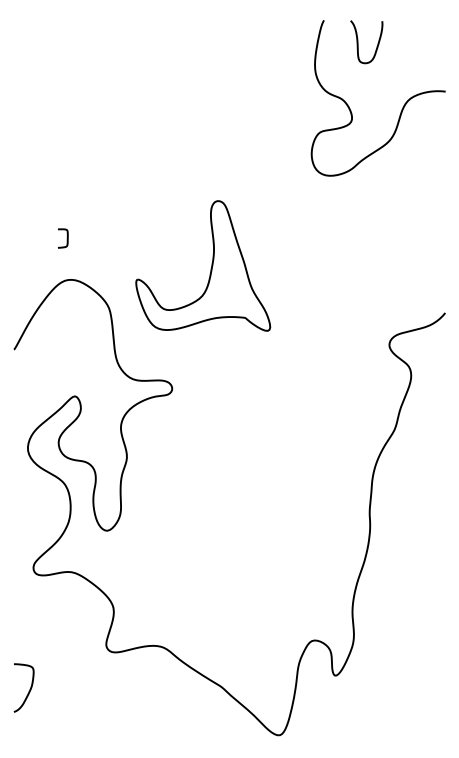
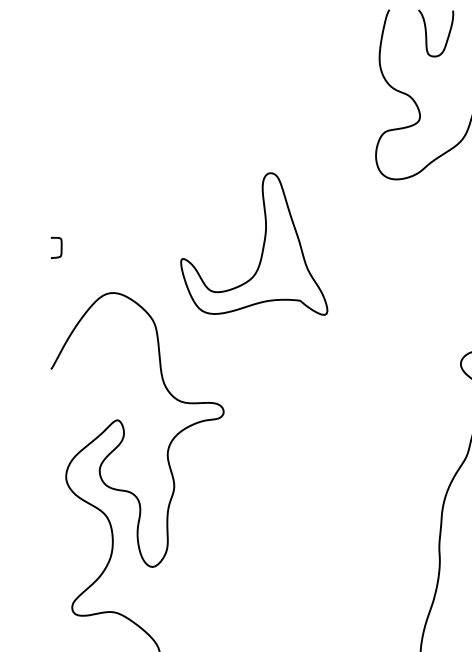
curve: (66, 238) -> (60, 247), moved
part: (210, 268) -> (262, 246), moved

